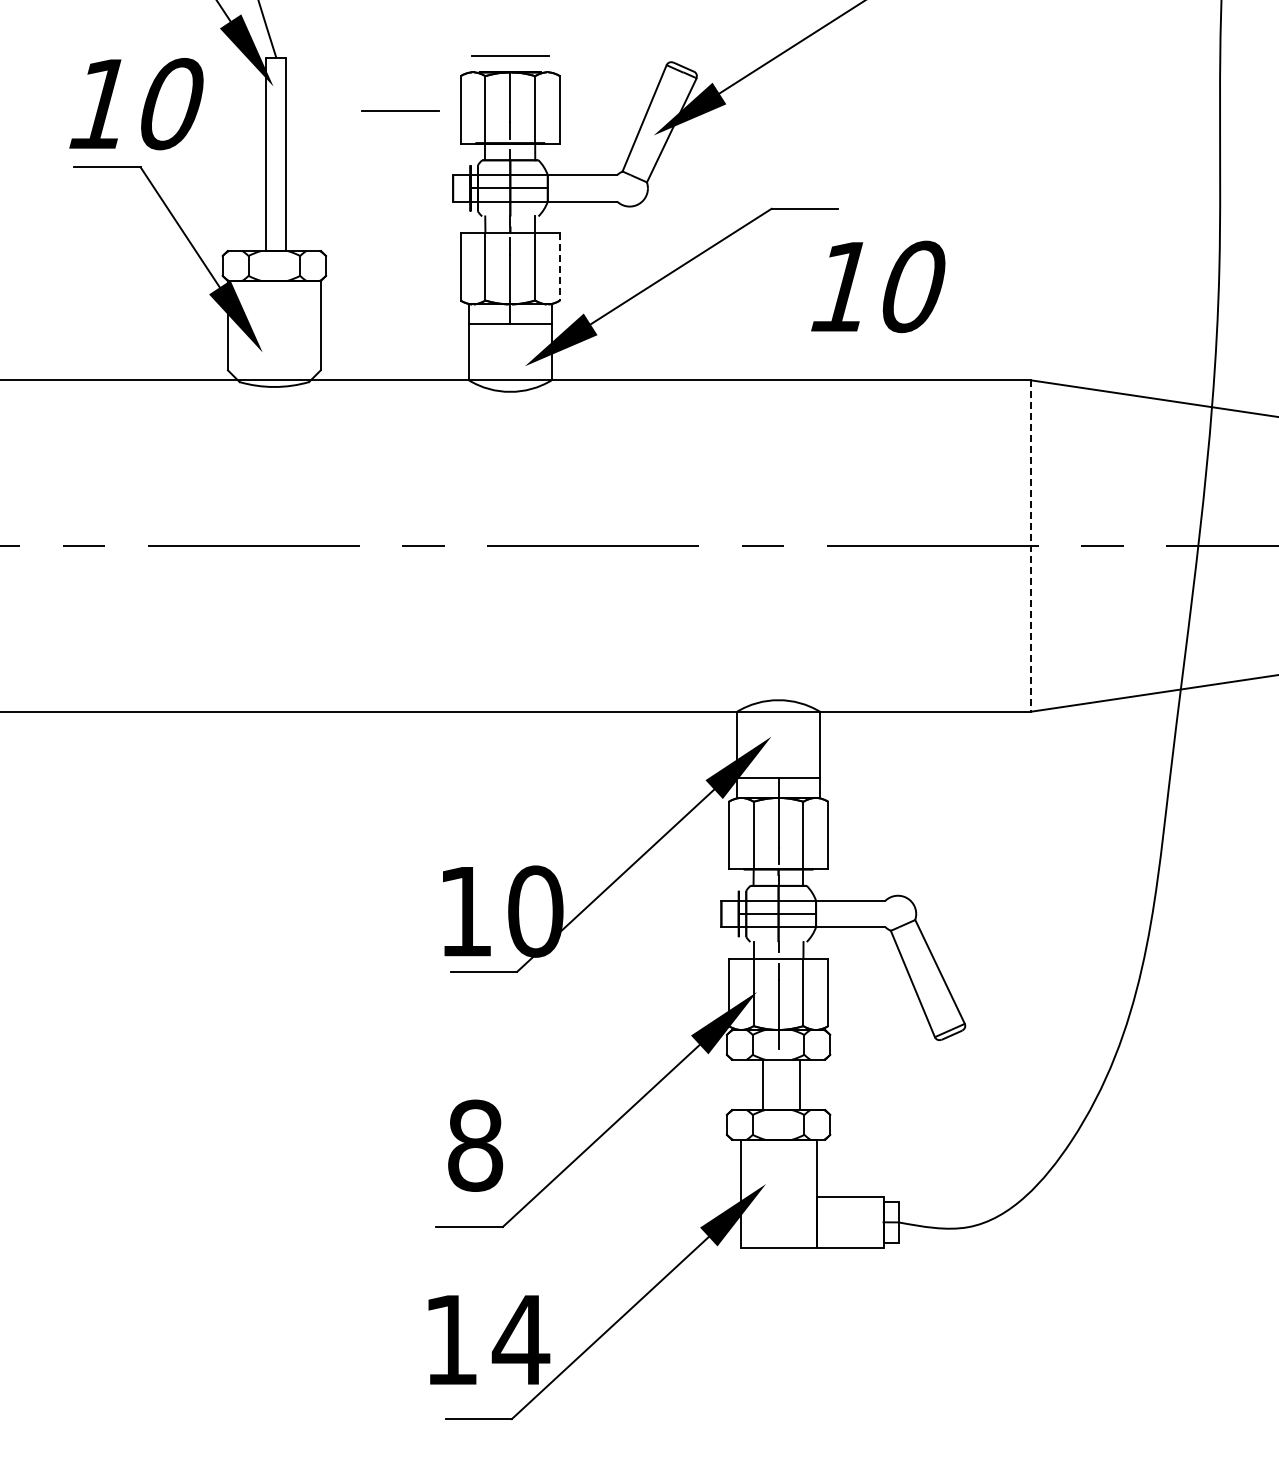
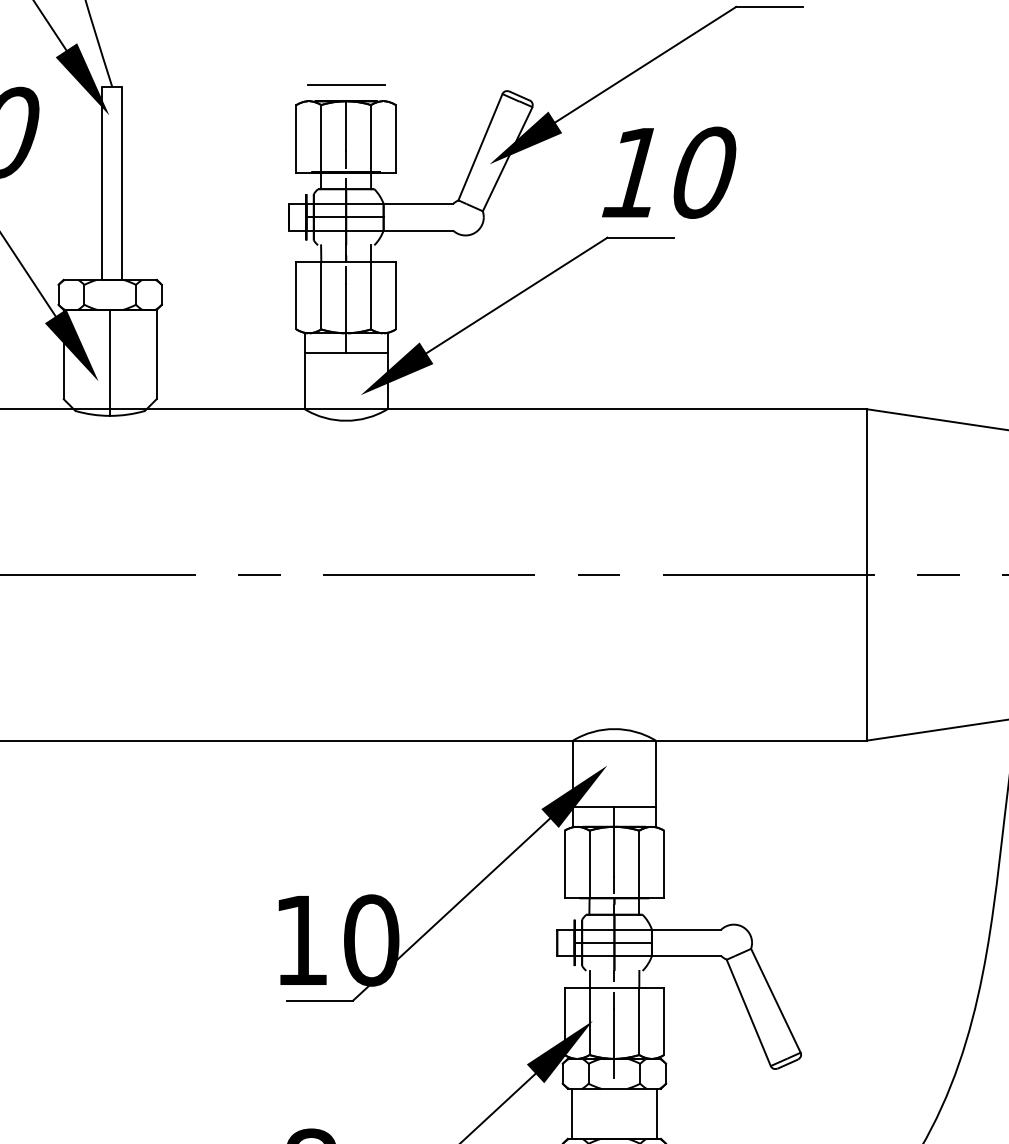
line: (400, 110) -> (236, 139), removed
line: (560, 266) -> (396, 295), dashed -> solid
text: (878, 286) -> (669, 172), moved
line: (274, 333) -> (110, 362), added
line: (1030, 546) -> (866, 575), dashed -> solid
line: (763, 1084) -> (657, 1113), moved
line: (800, 1084) -> (572, 1113), moved

